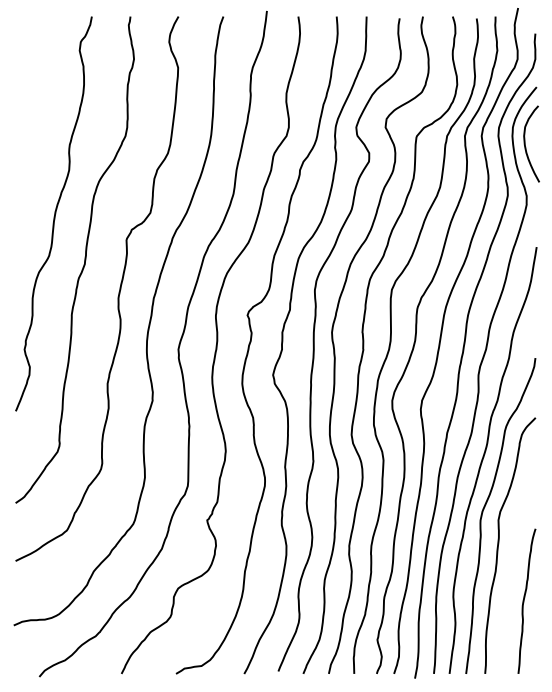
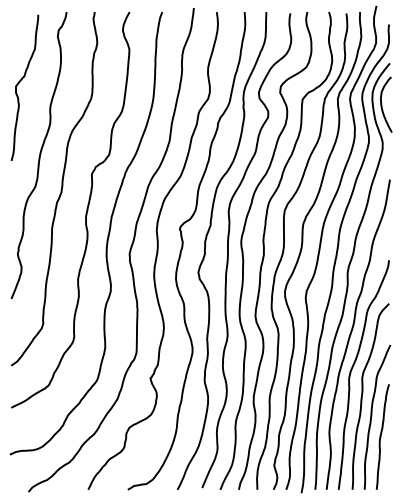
curve: (25, 116) -> (18, 84), added
curve: (511, 573) -> (371, 416), added

